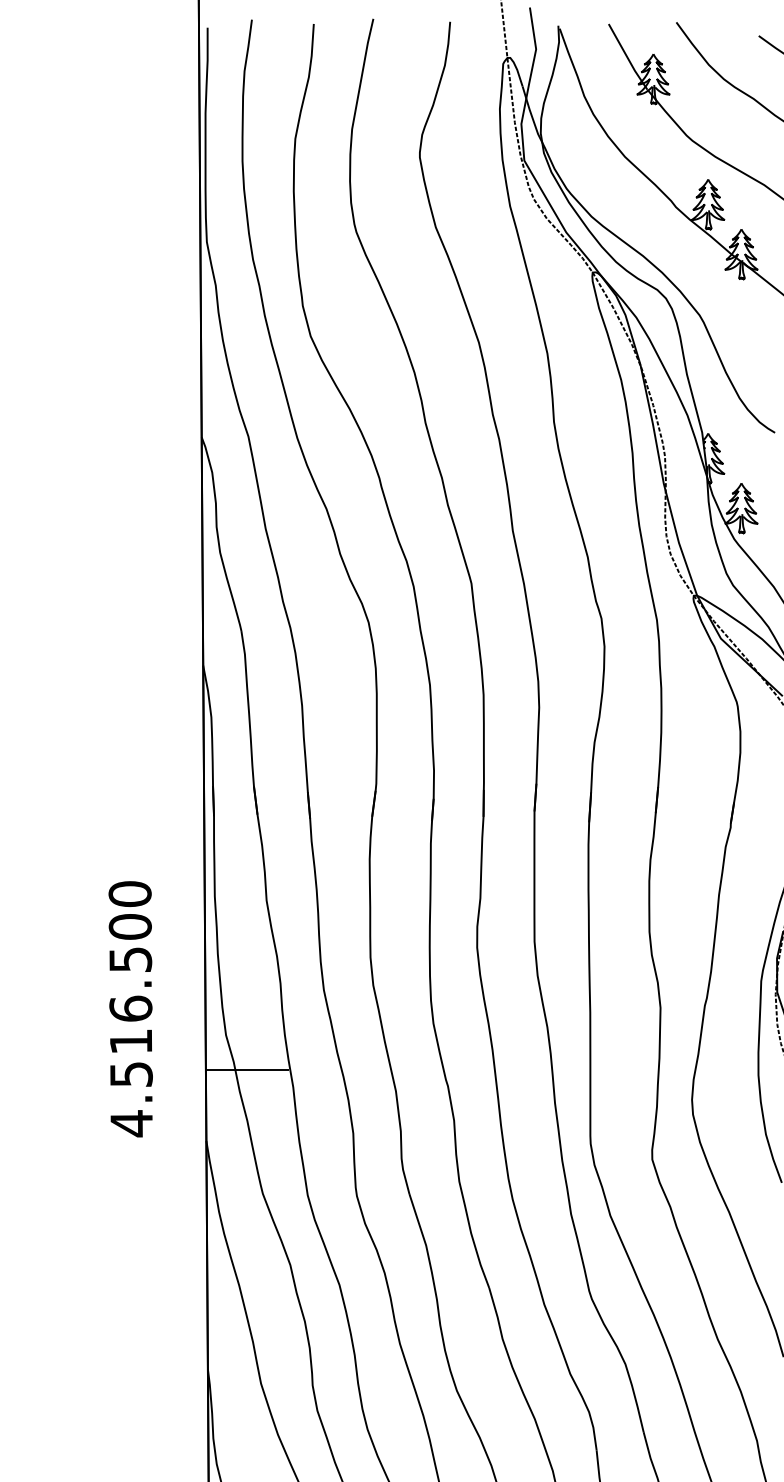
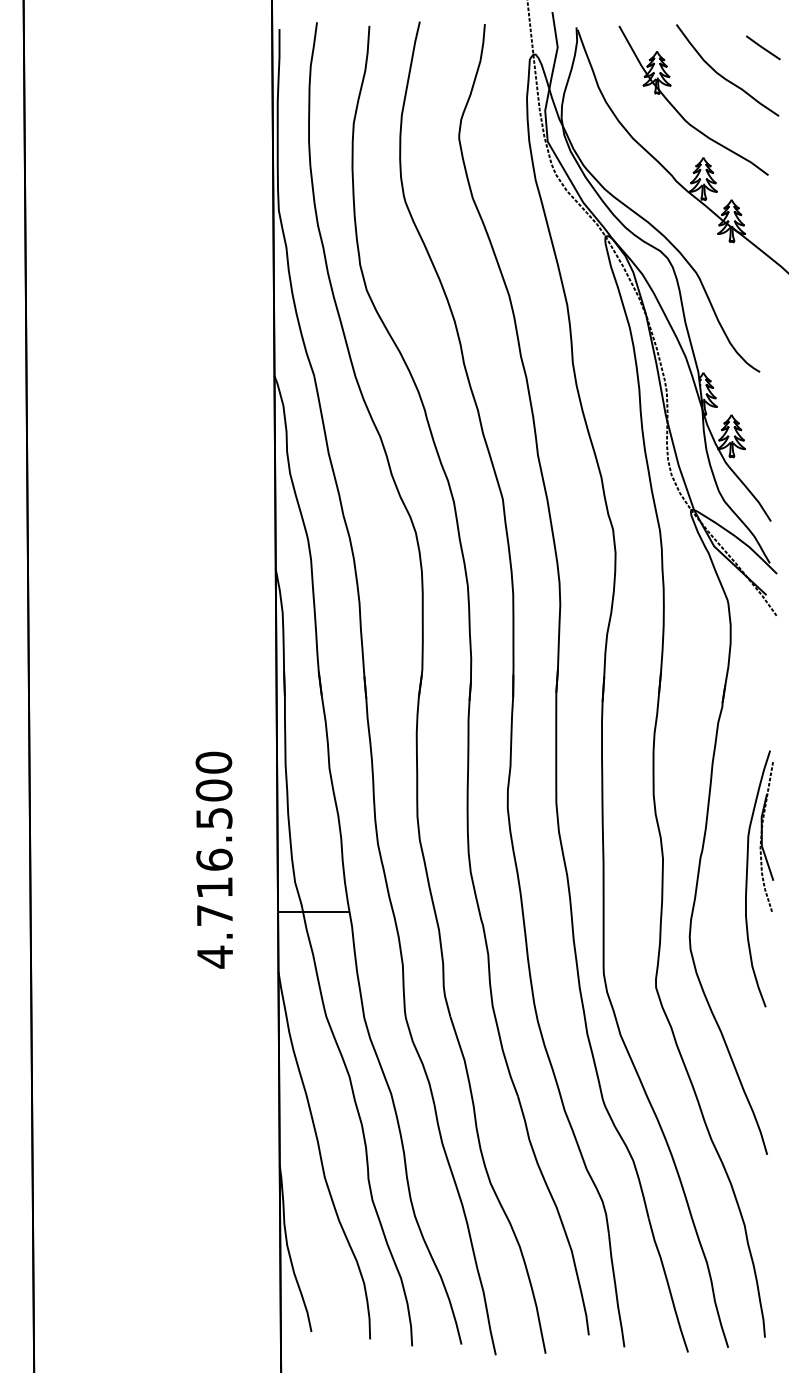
text: (132, 1074) -> (215, 915), 4.516.500 -> 4.716.500

